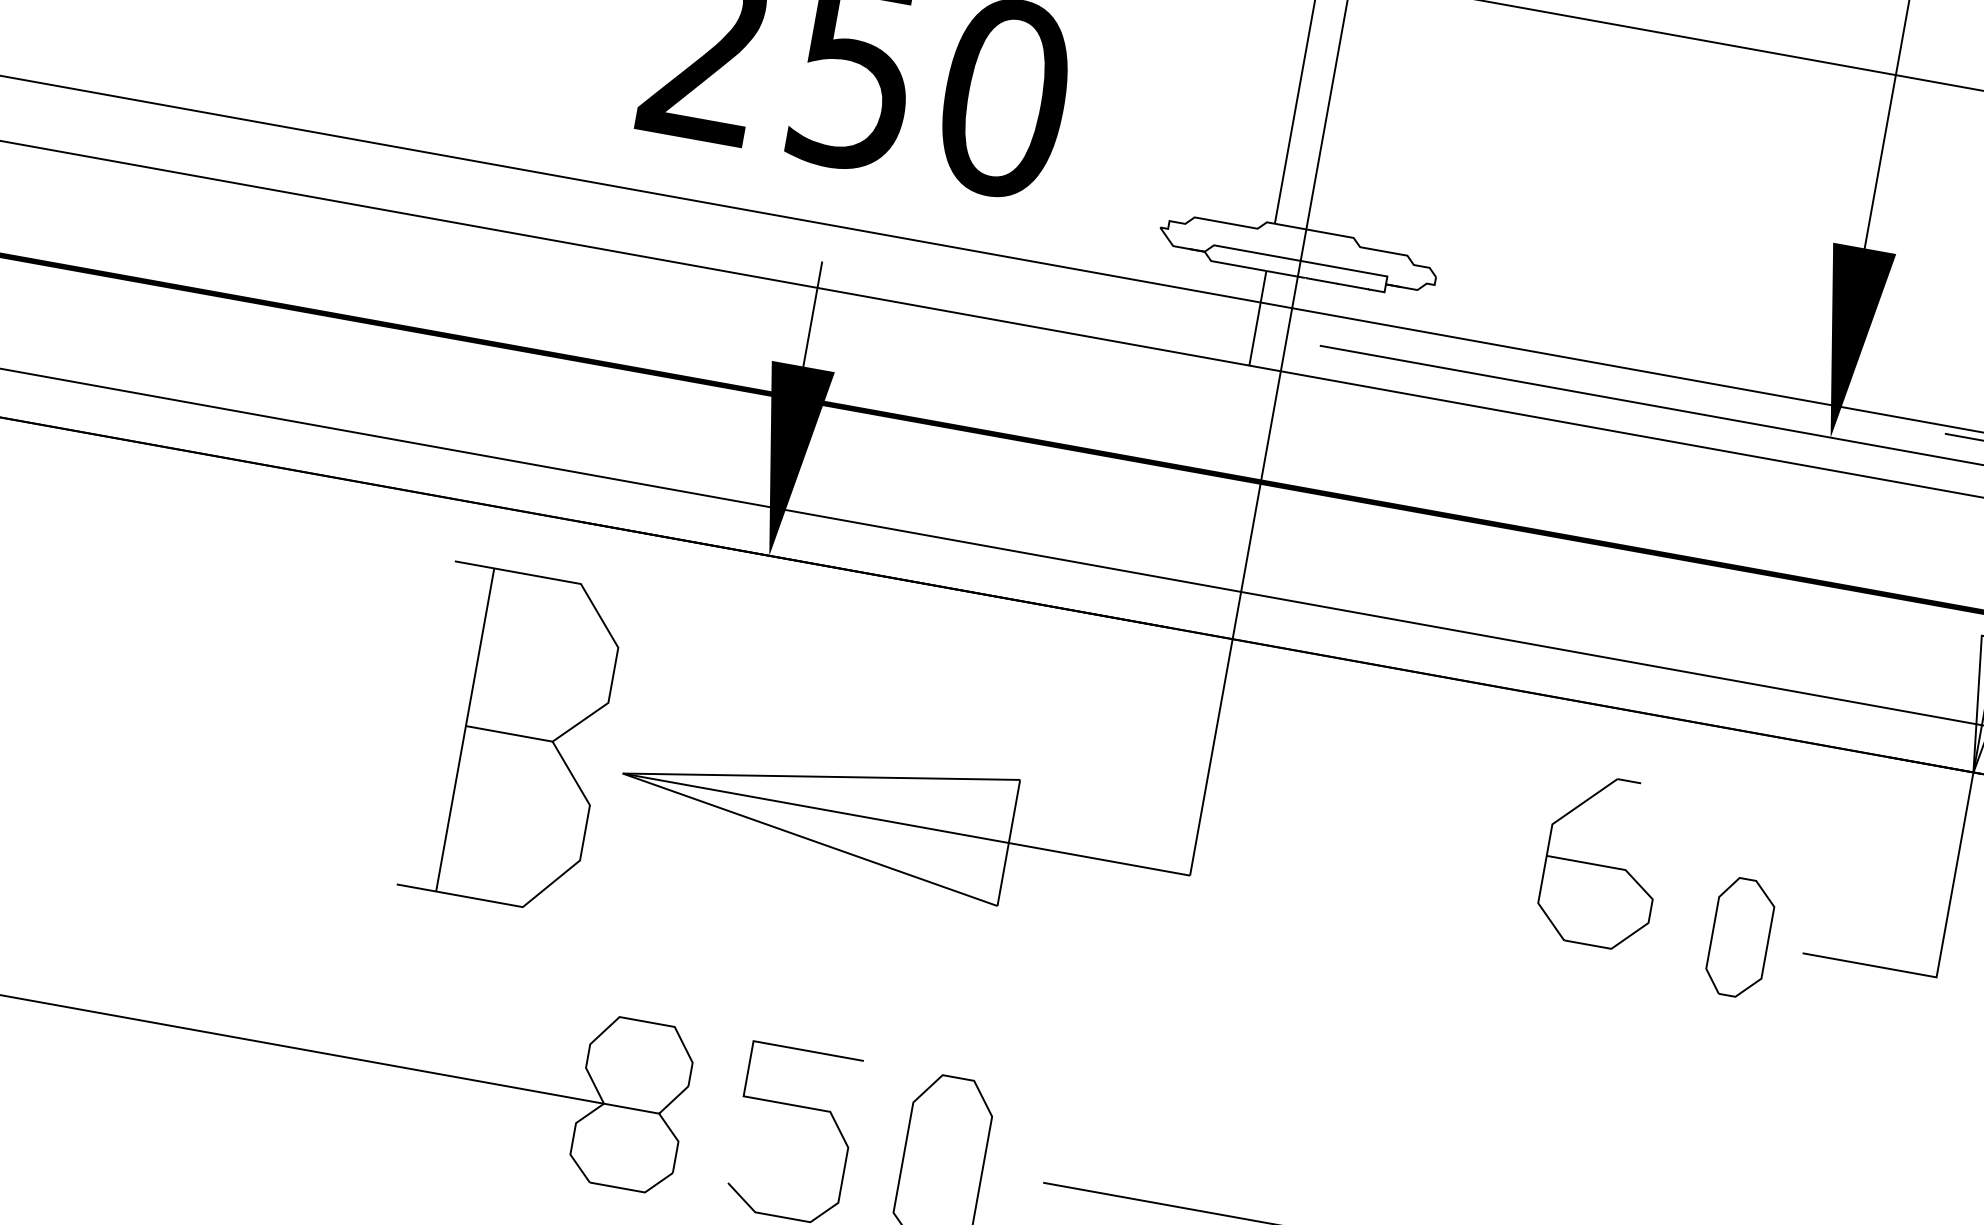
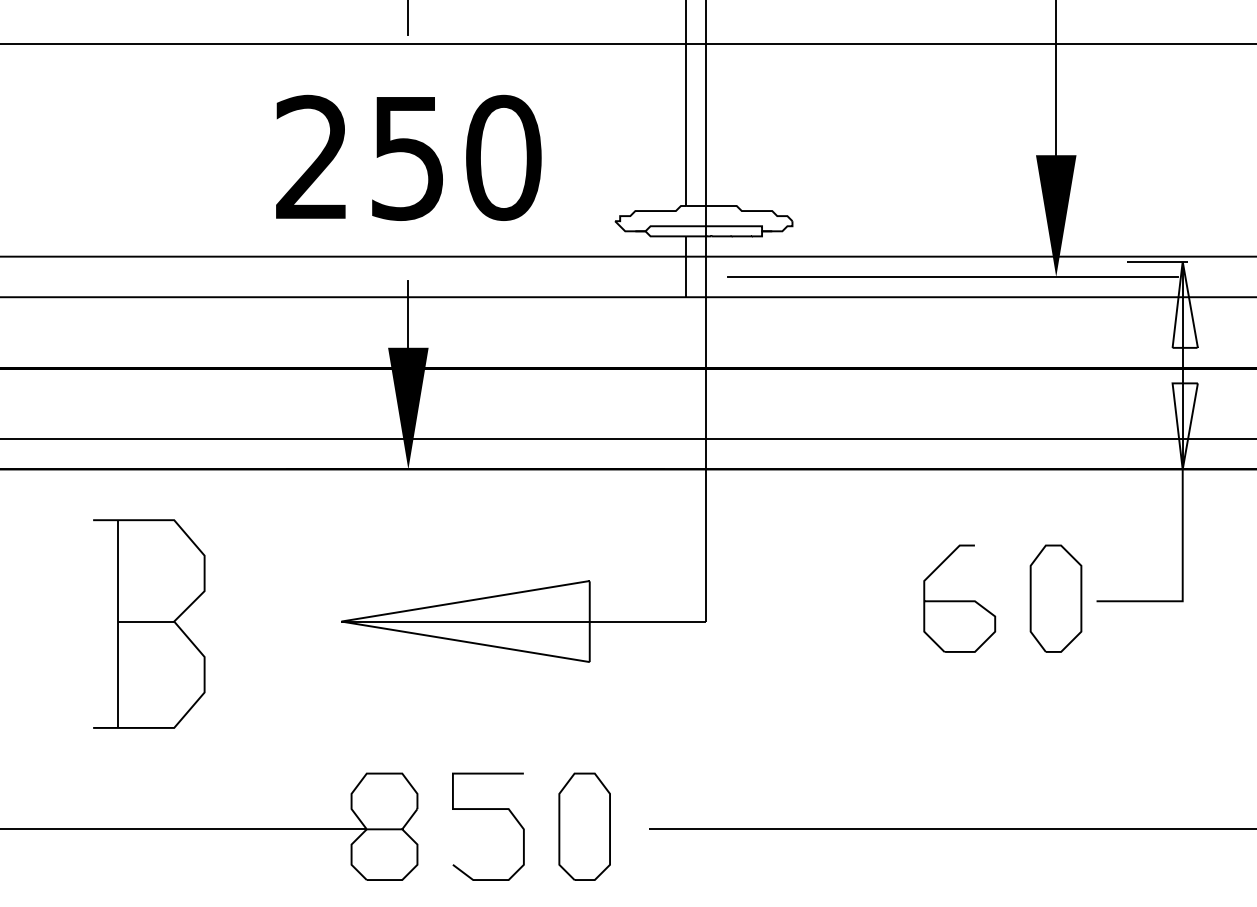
part: (513, 737) -> (149, 623), moved
curve: (1601, 864) -> (959, 600), moved
part: (1739, 937) -> (1055, 598), size x1.43

